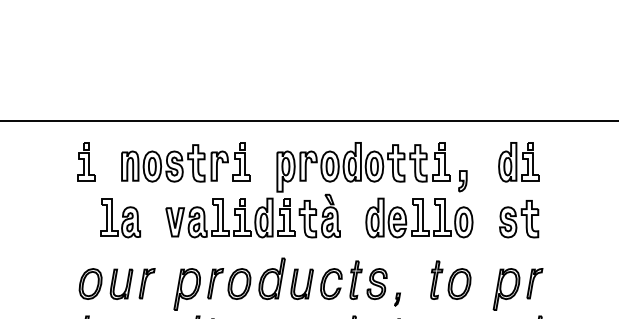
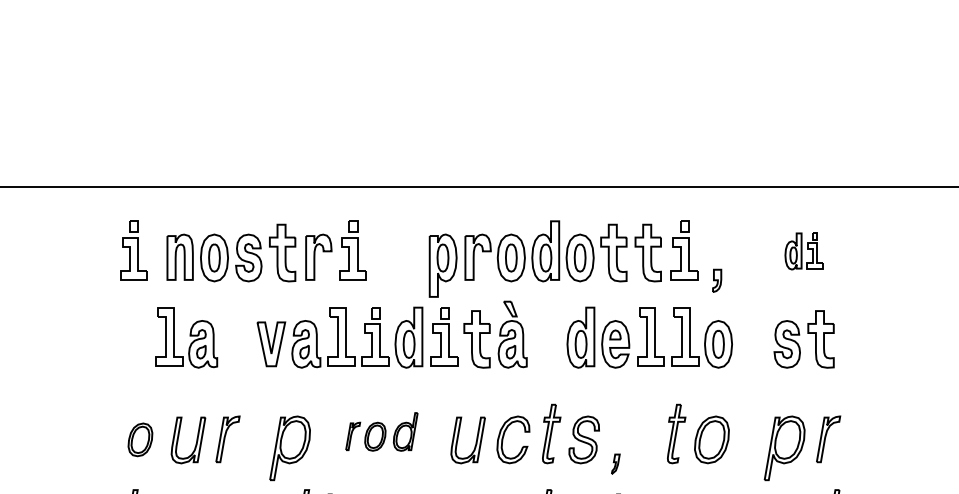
part: (185, 162) -> (265, 251), moved
part: (518, 162) -> (803, 251), size x0.6
part: (462, 181) -> (716, 281), size x0.7
part: (246, 278) -> (381, 431), size x0.6
part: (90, 283) -> (140, 439), size x0.7

